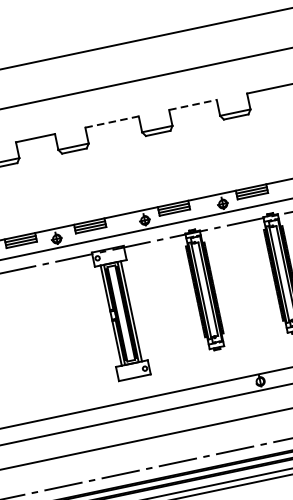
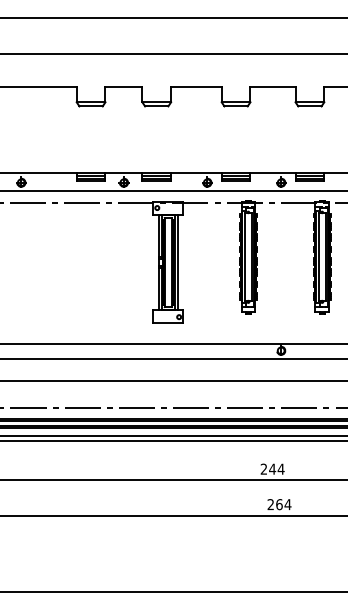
line: (193, 105) -> (273, 87), dashed -> solid
line: (112, 122) -> (196, 87), dashed -> solid

